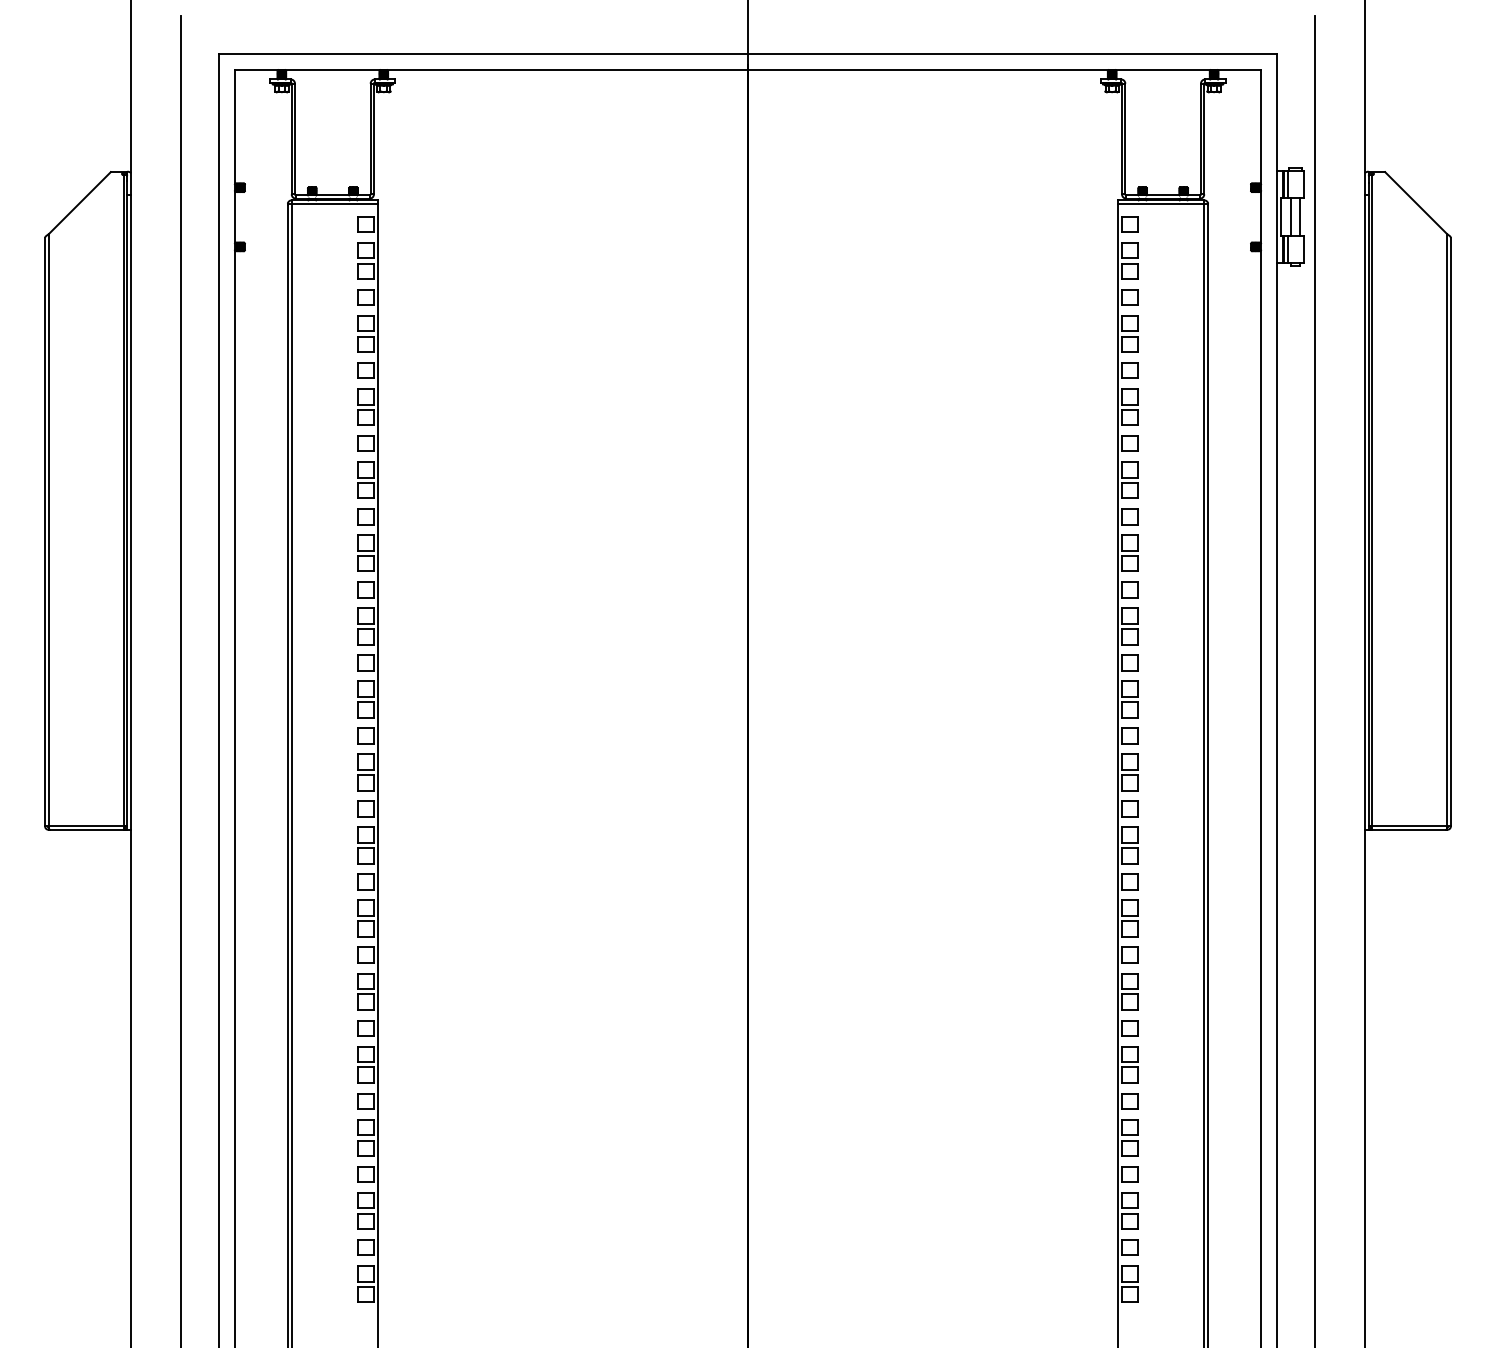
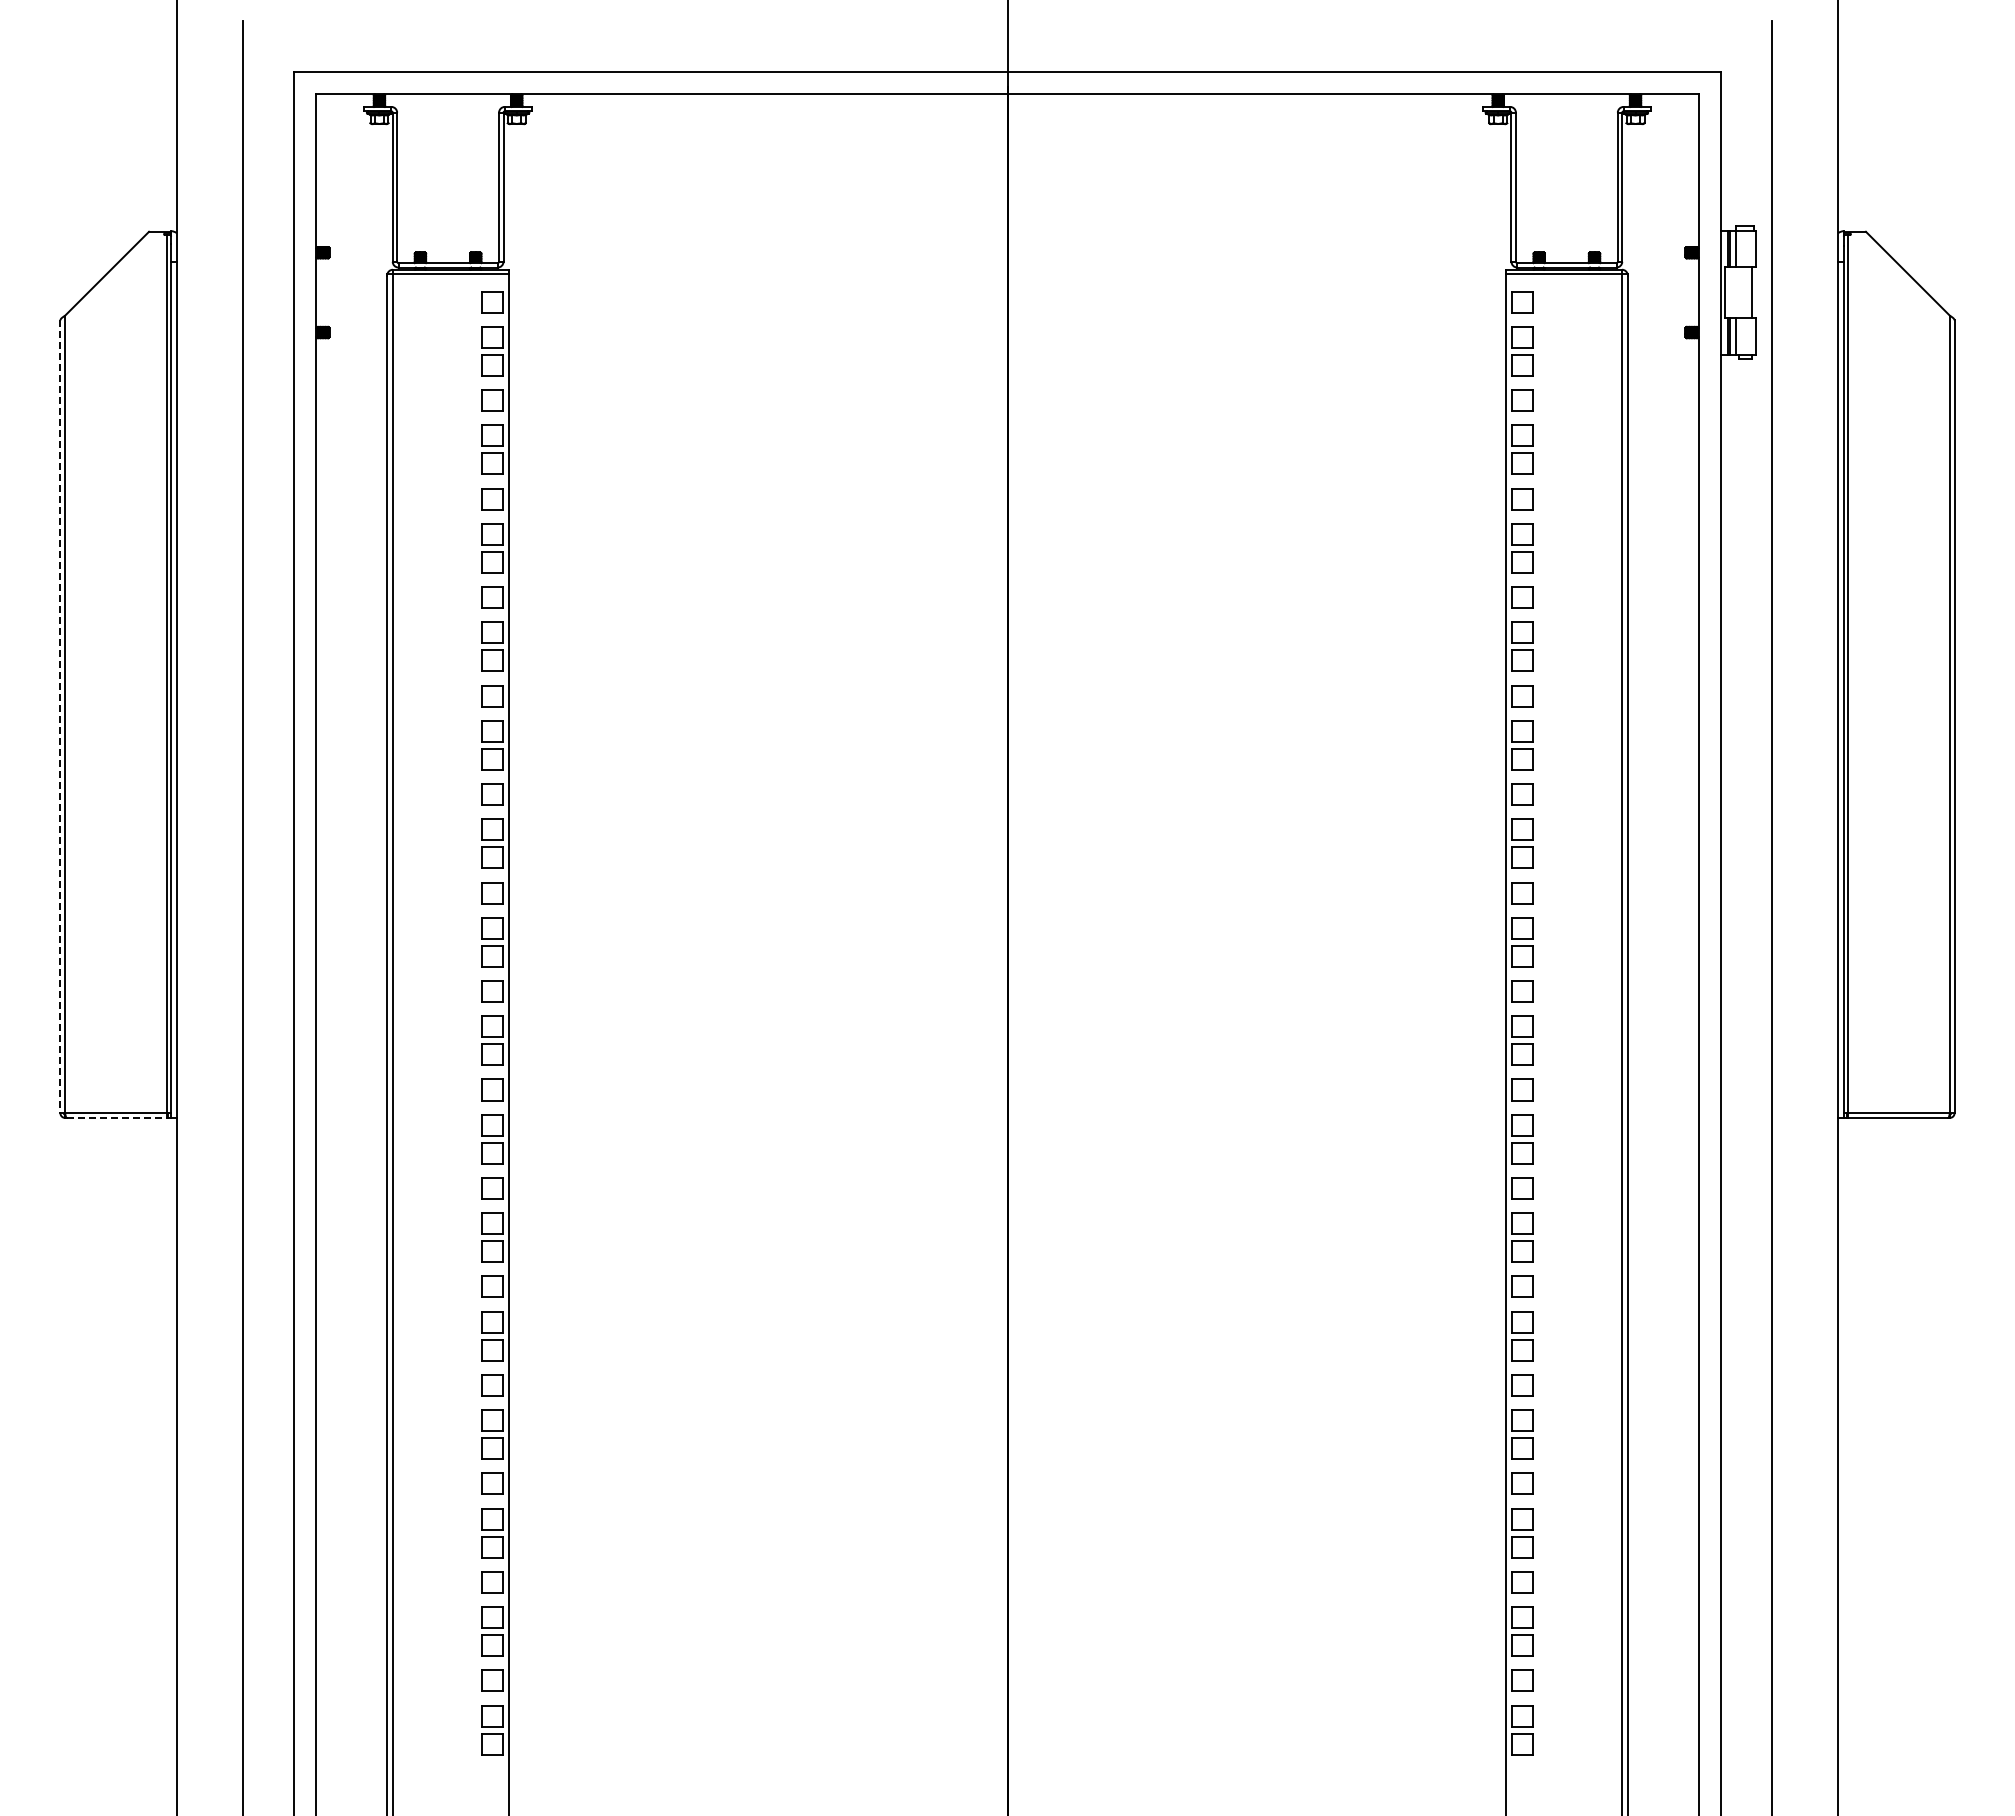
line: (1290, 217) -> (1738, 292), removed
line: (45, 532) -> (60, 717), solid -> dashed
line: (86, 829) -> (116, 1117), solid -> dashed

